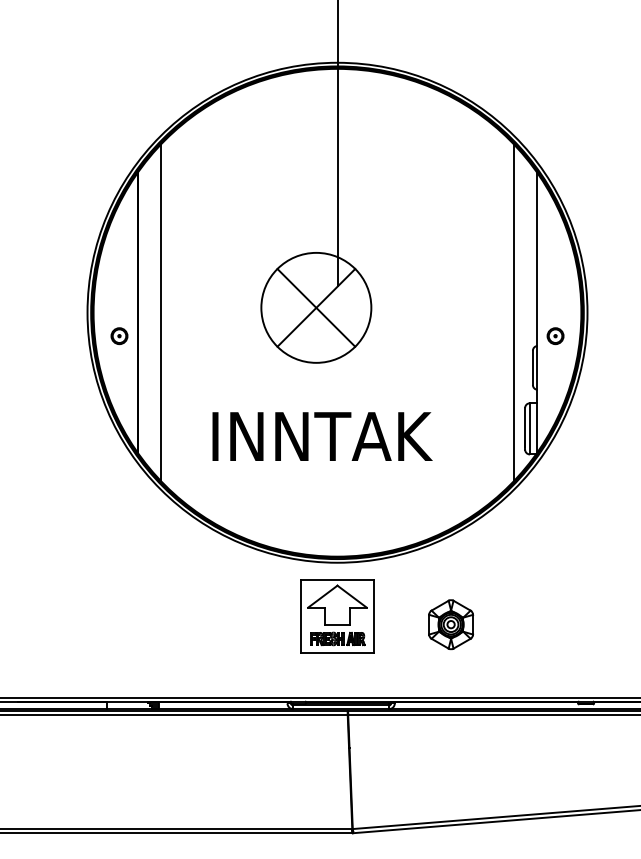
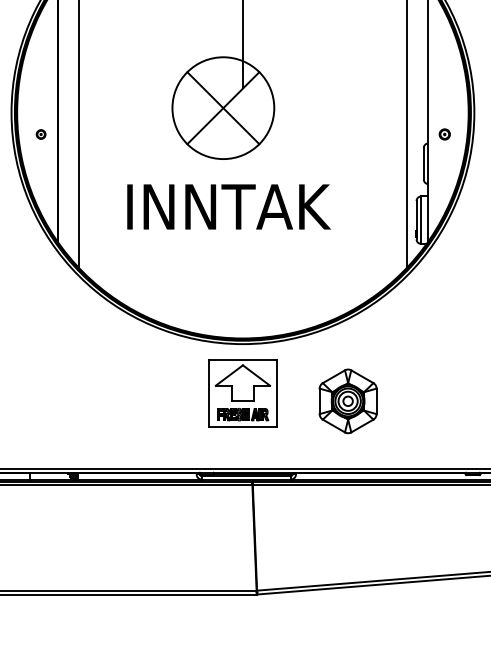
part: (119, 336) -> (41, 134), size x0.6
part: (555, 336) -> (444, 134), size x0.7
text: (322, 436) -> (229, 206), moved
part: (450, 624) -> (347, 401), size x1.4

